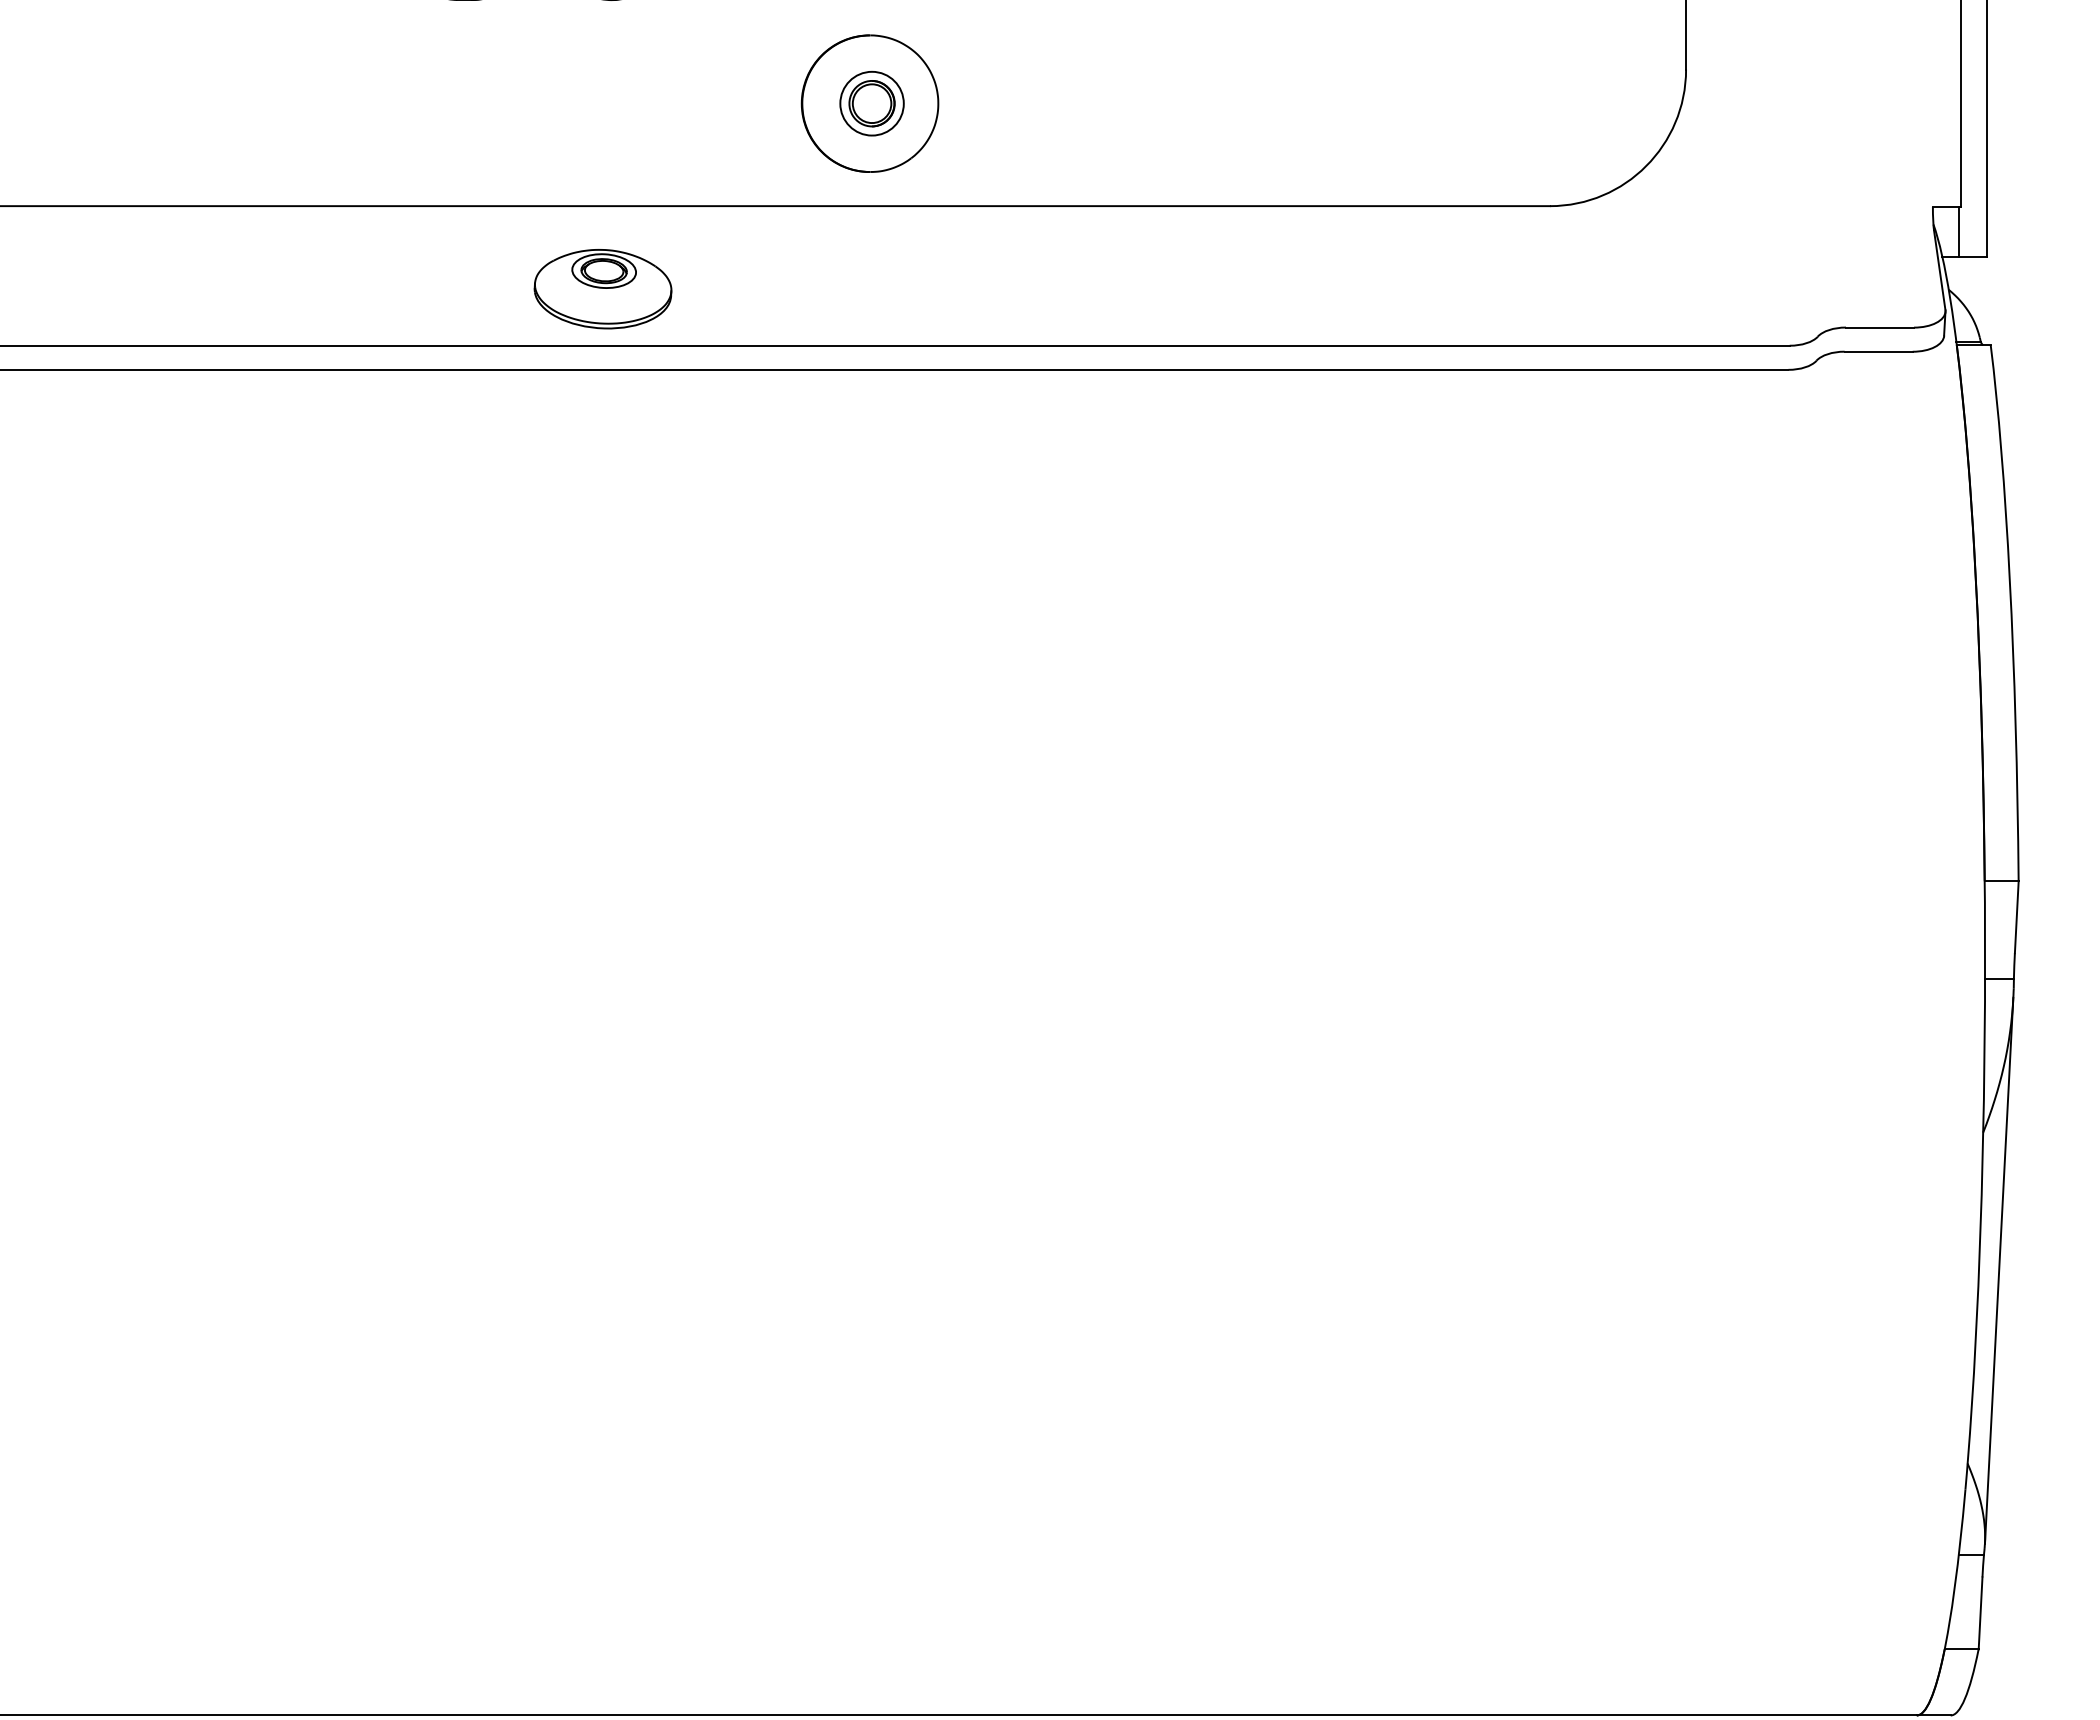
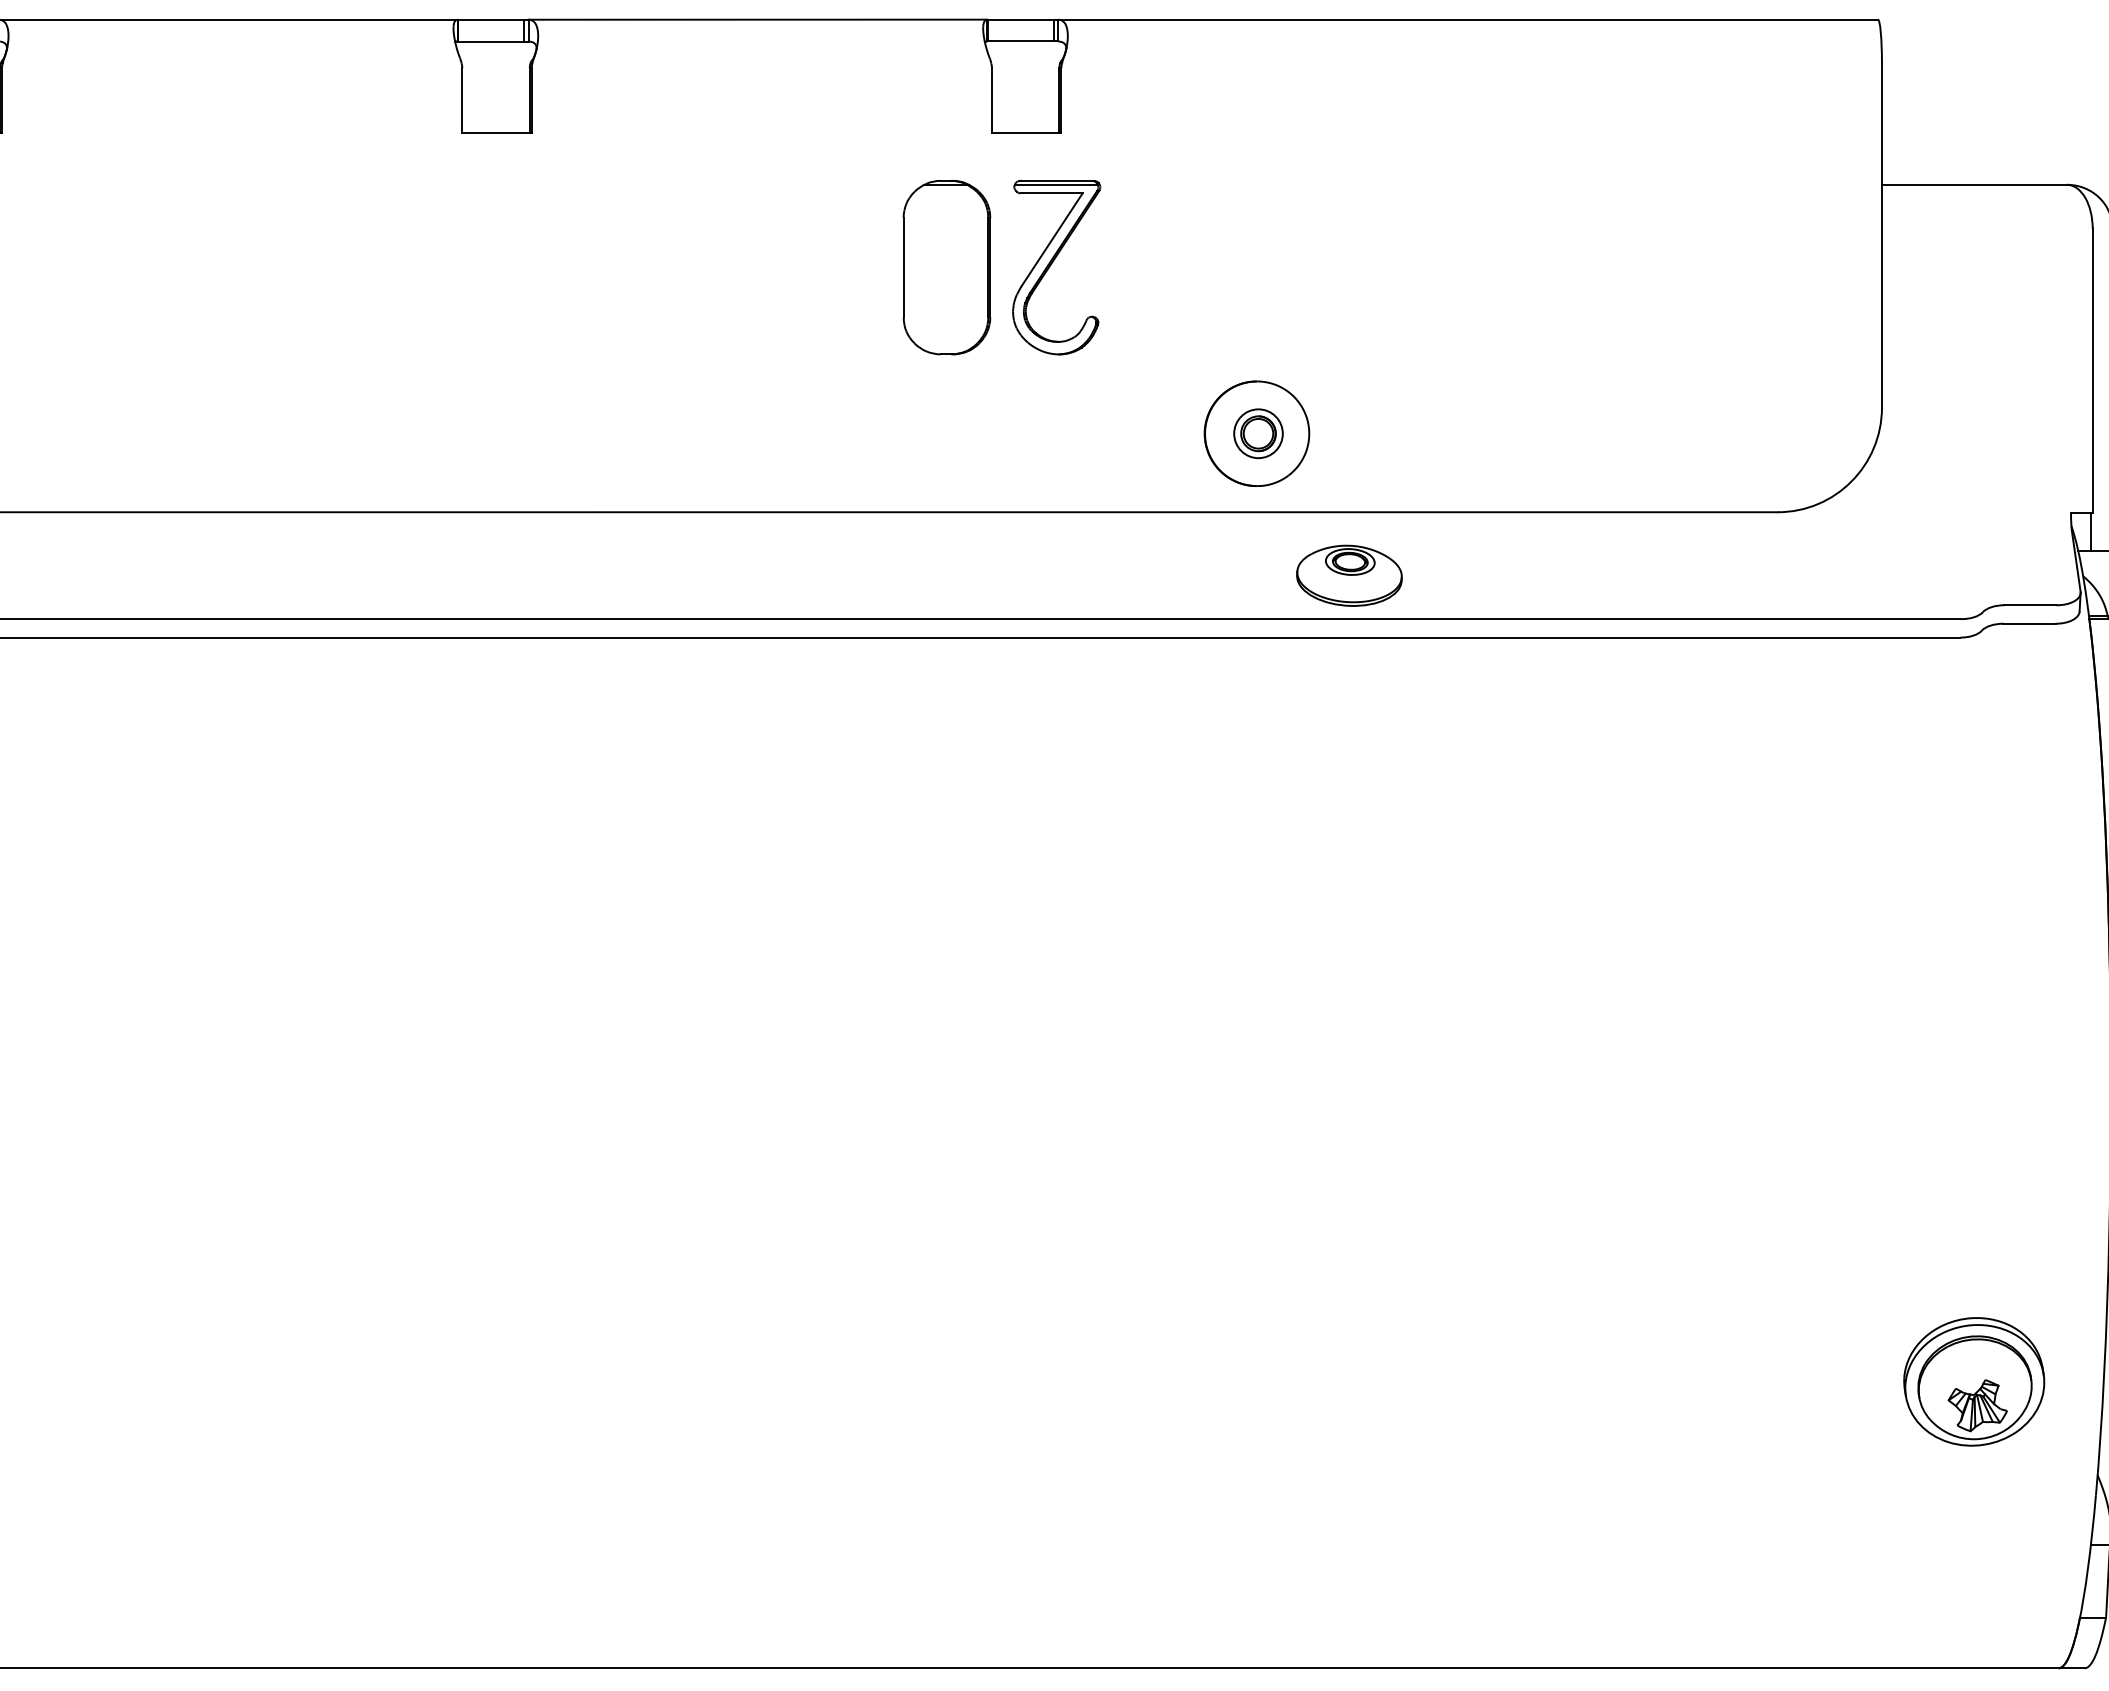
part: (603, 288) -> (1349, 575), moved
part: (1806, 1341) -> (1974, 1381), added

